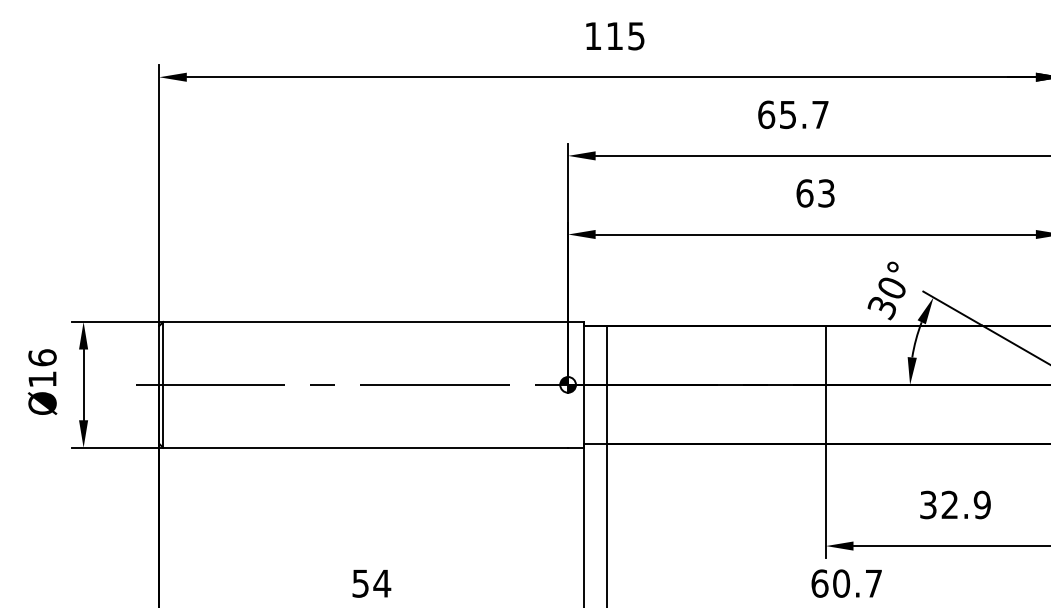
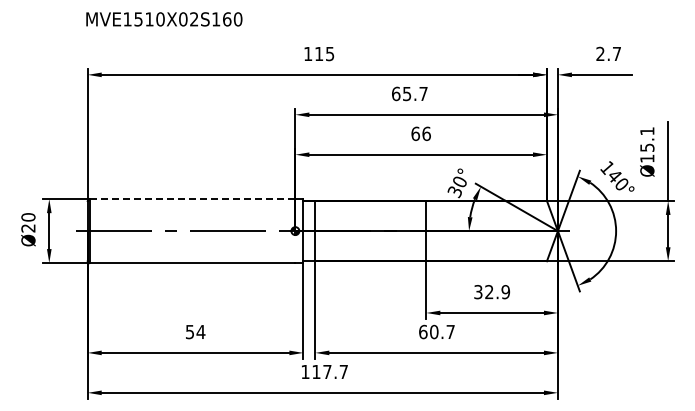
text: (826, 192) -> (426, 133), 63 -> 66
line: (365, 322) -> (192, 199), solid -> dashed
text: (42, 367) -> (28, 222), Ø16 -> Ø20

